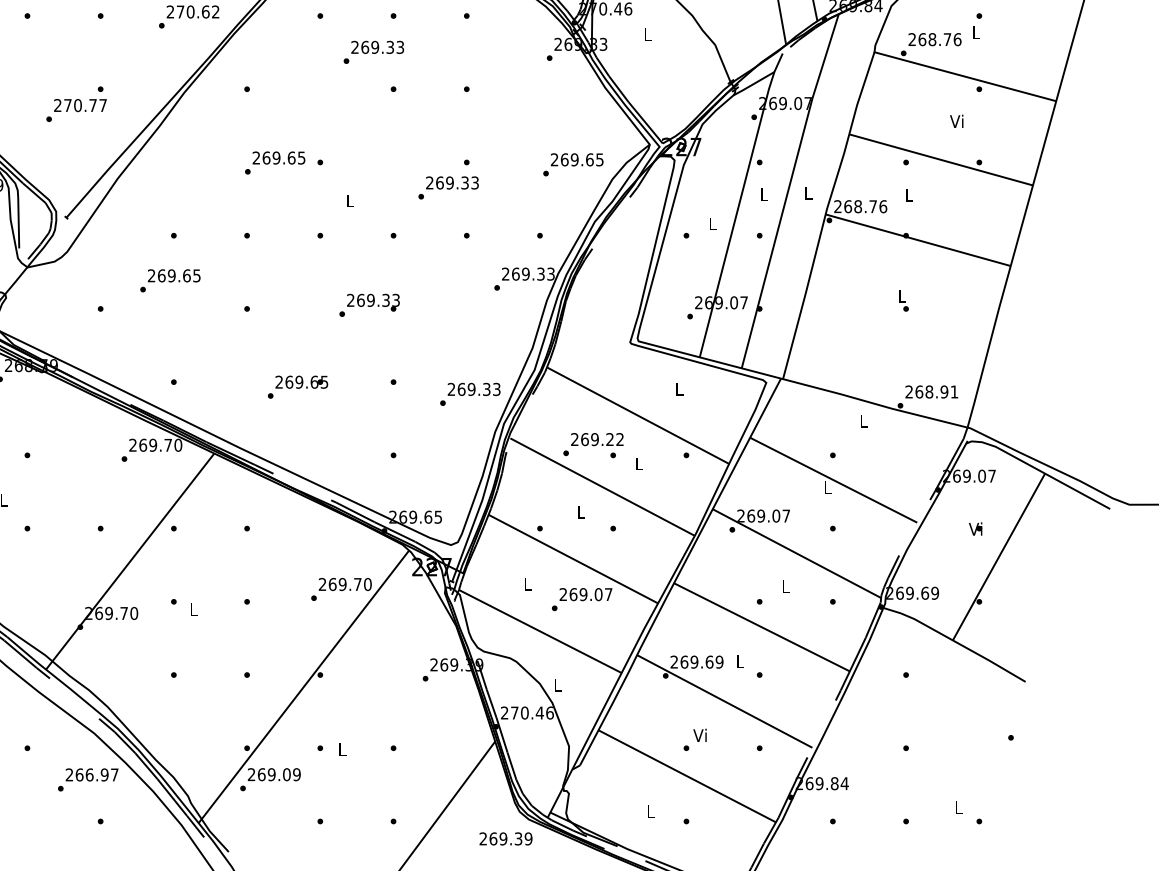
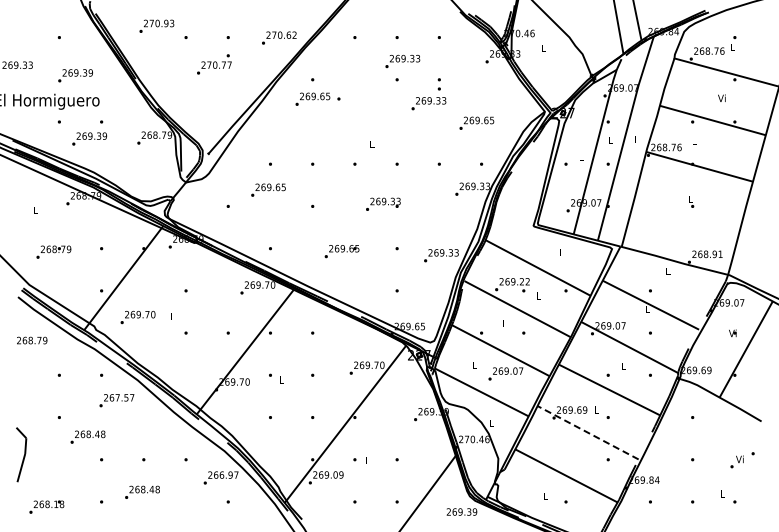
text: (373, 50) -> (402, 60), moved
text: (76, 104) -> (214, 64), moved
text: (283, 161) -> (317, 98), moved
text: (572, 163) -> (476, 122), moved
text: (447, 178) -> (428, 98), moved
line: (723, 701) -> (587, 432), solid -> dashed
text: (694, 739) -> (736, 461), moved

